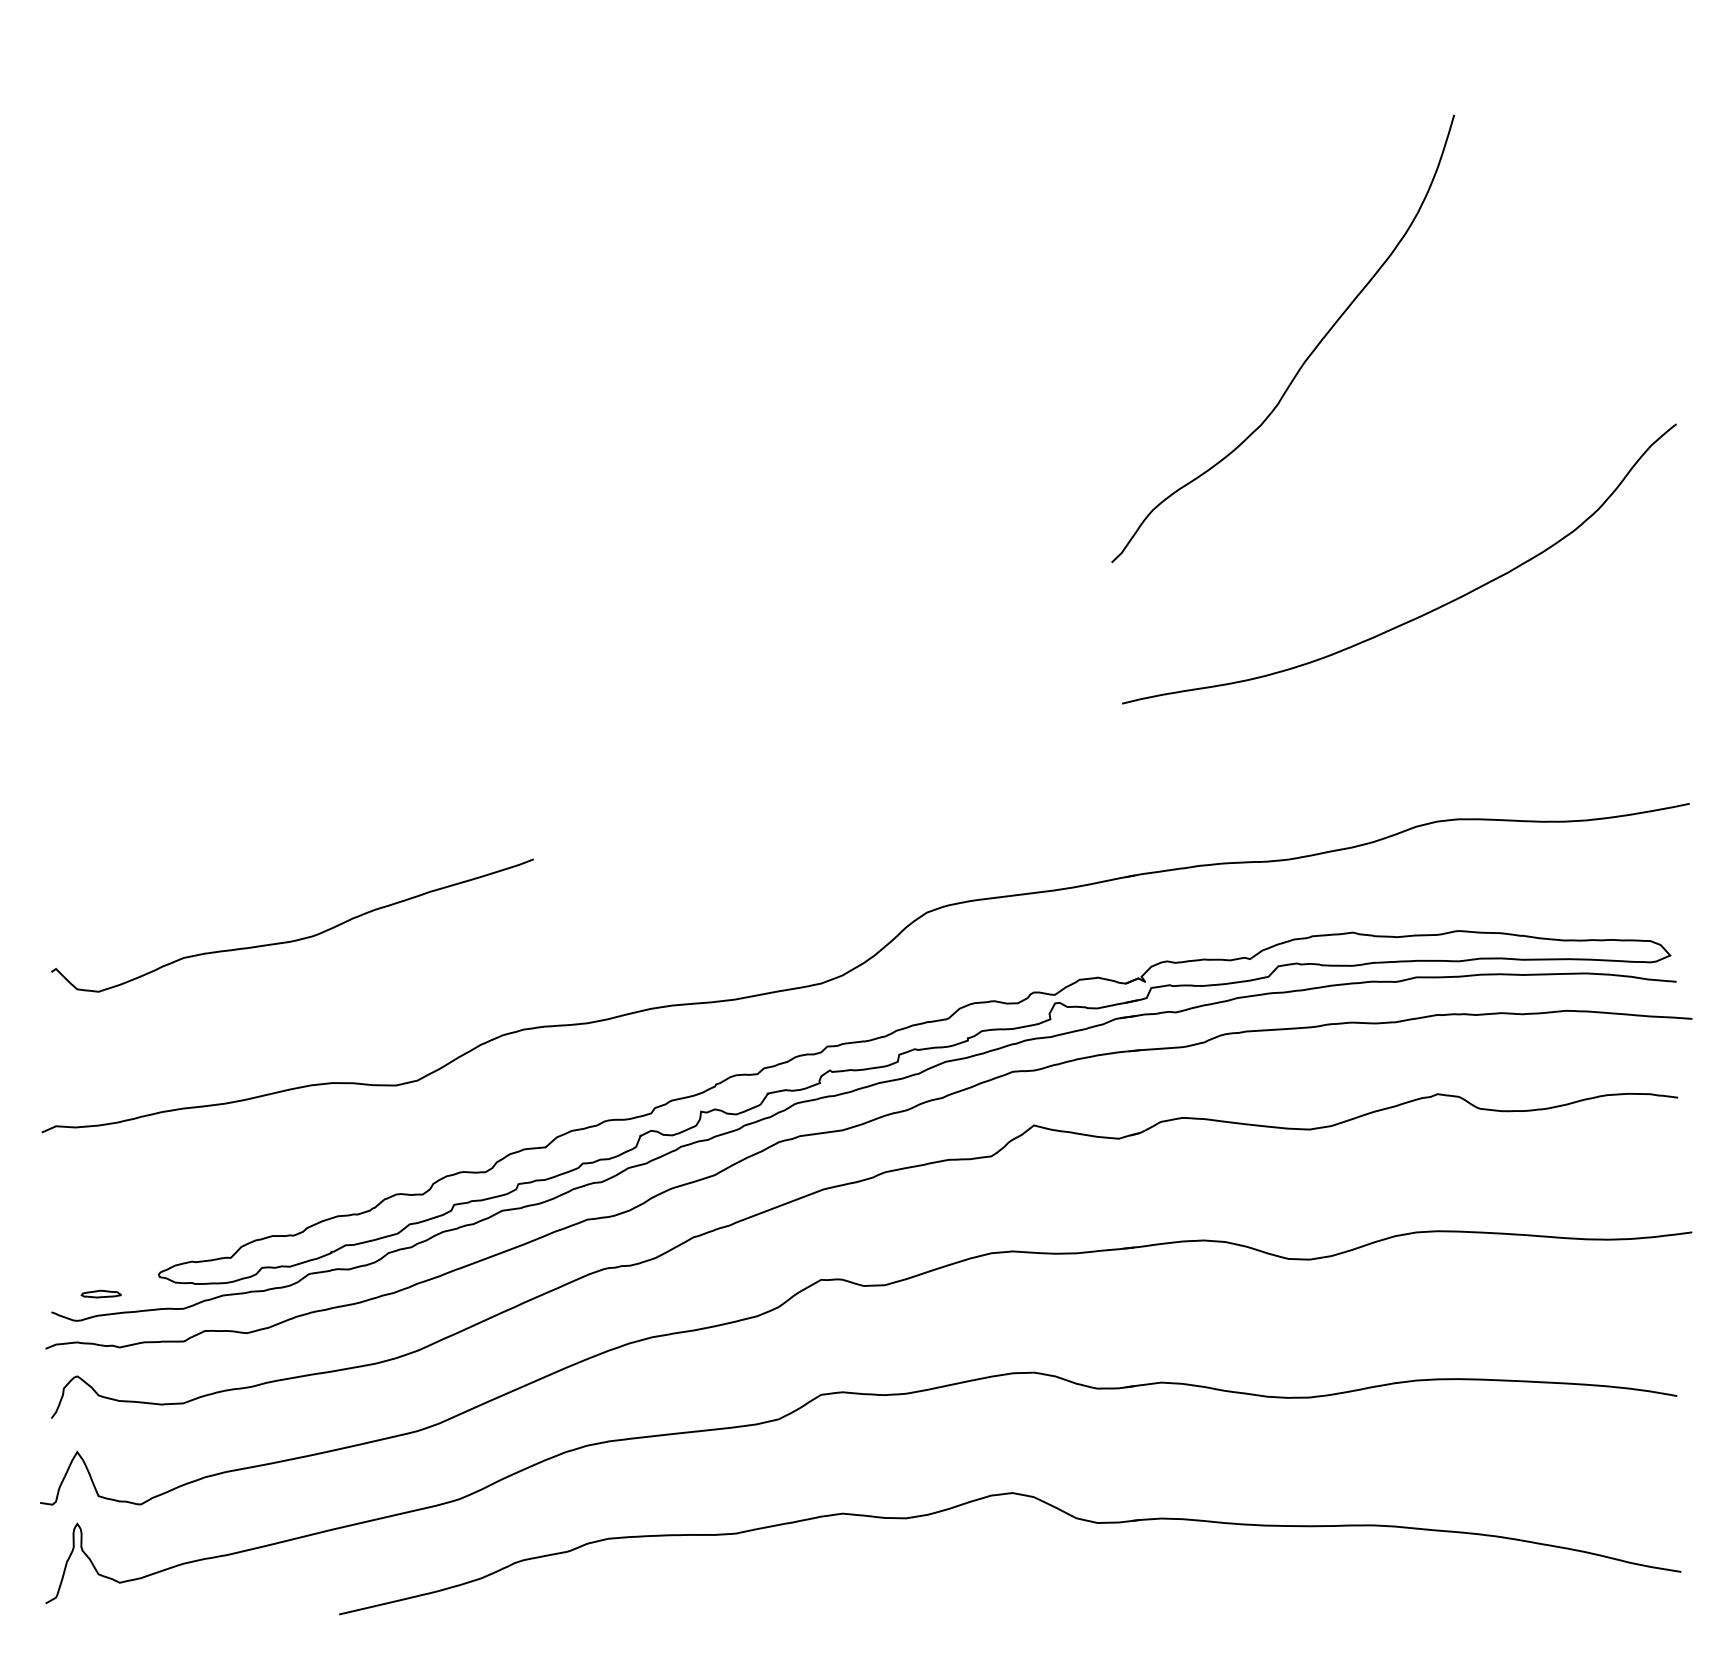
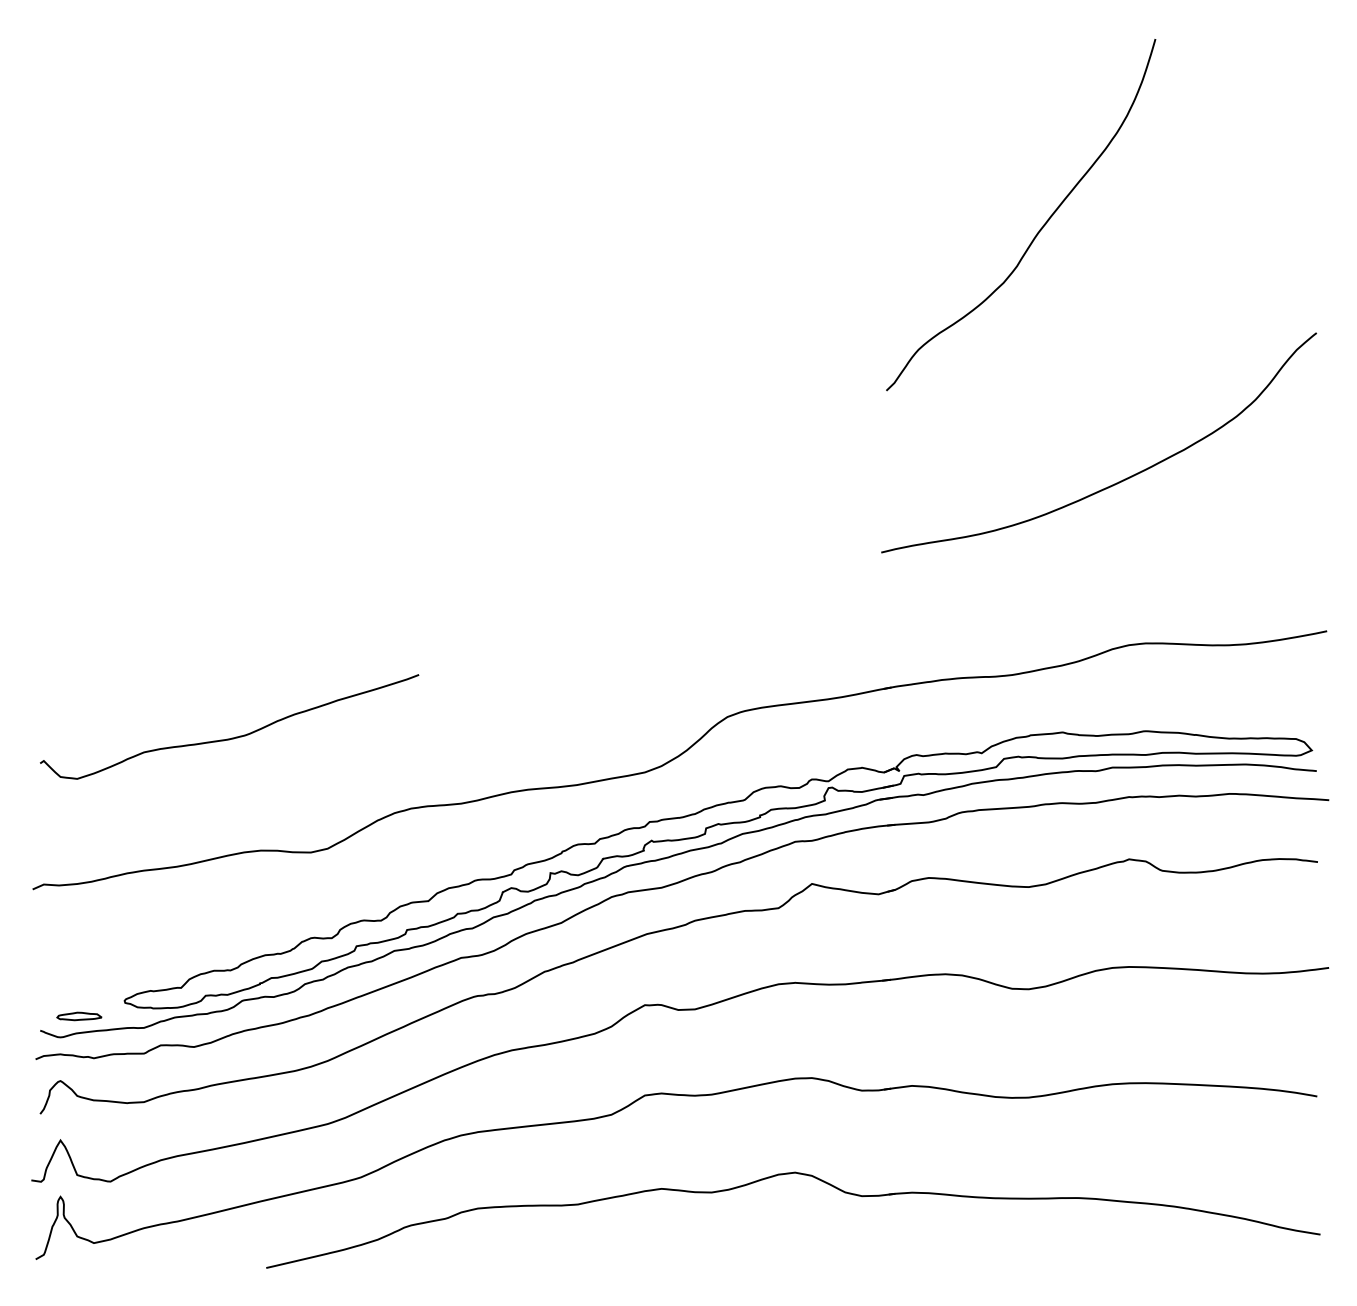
curve: (1307, 356) -> (1040, 228), moved
part: (101, 1293) -> (79, 1015), size x1.43

